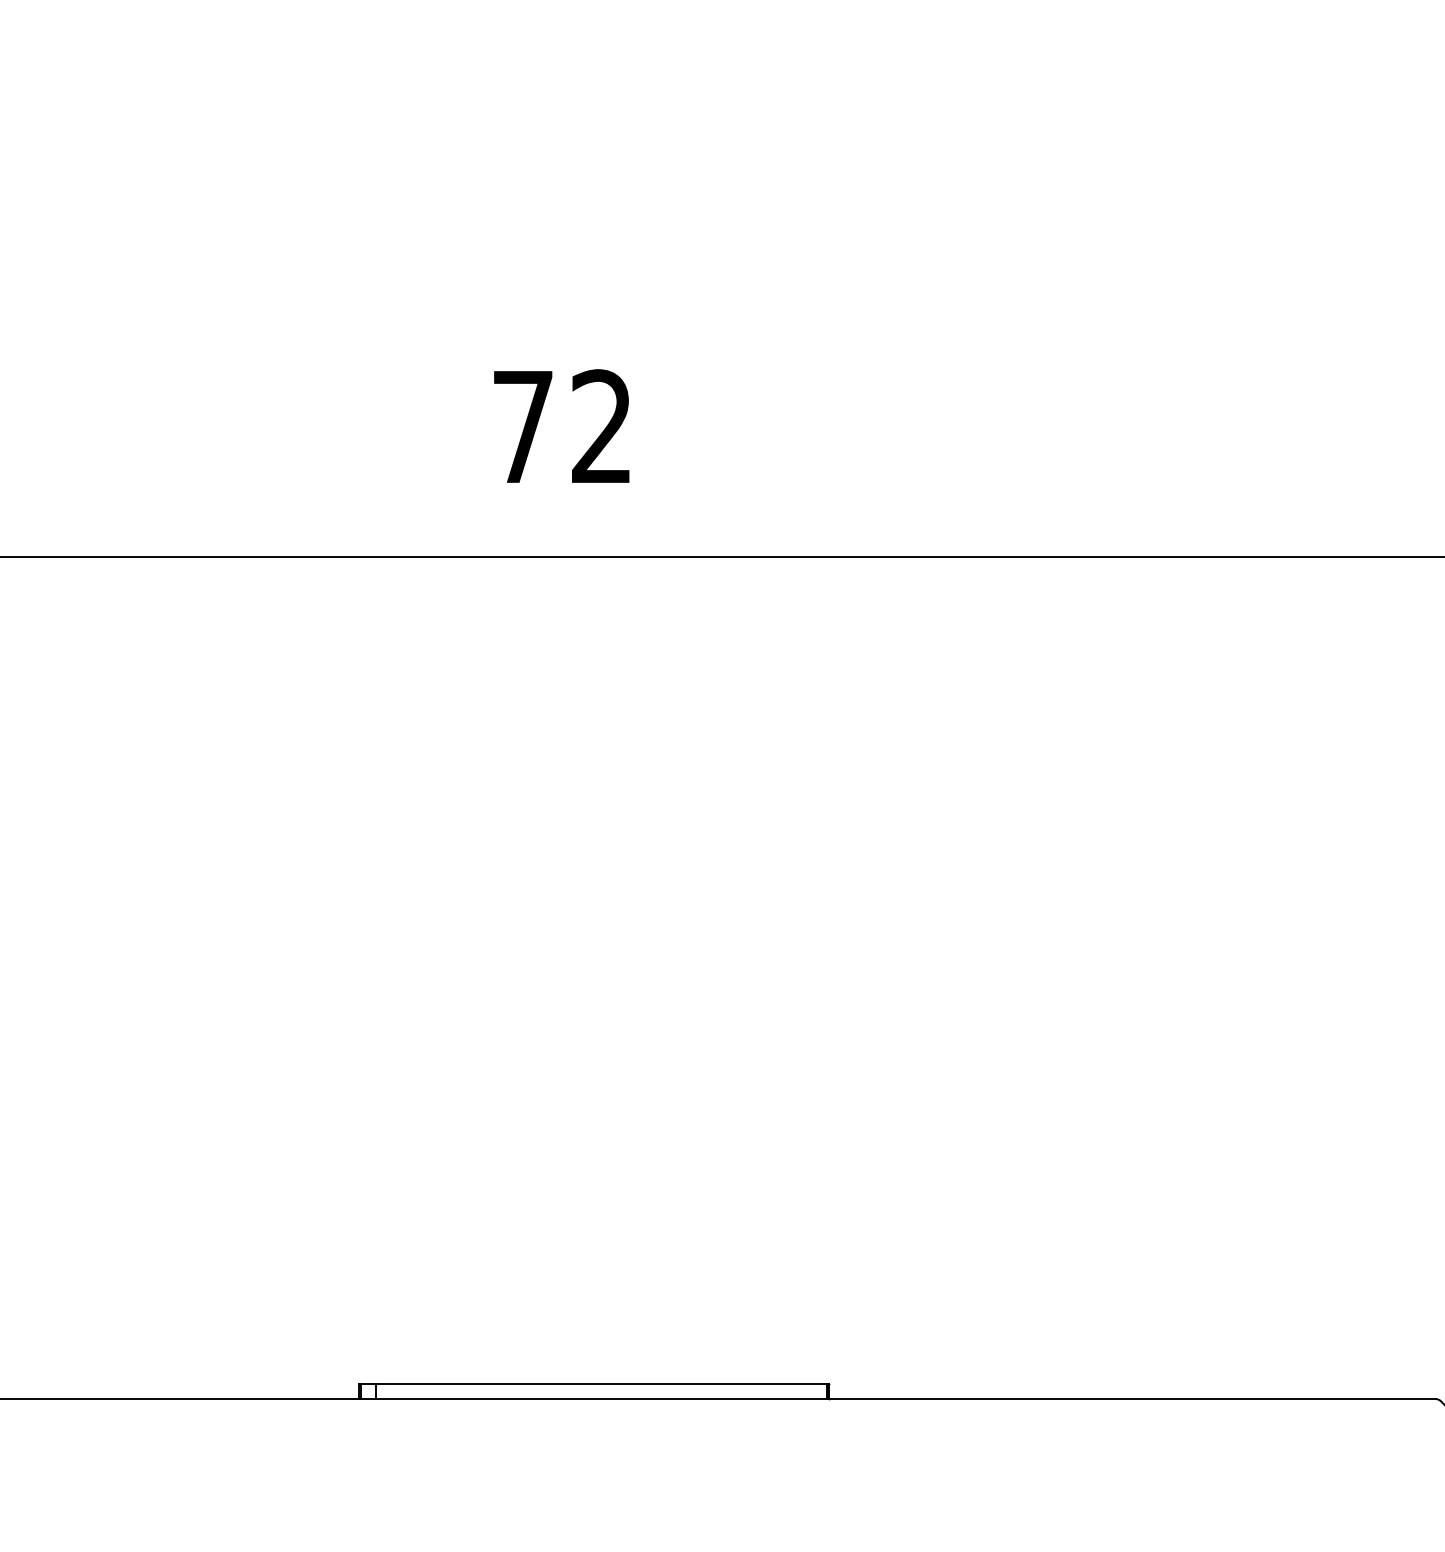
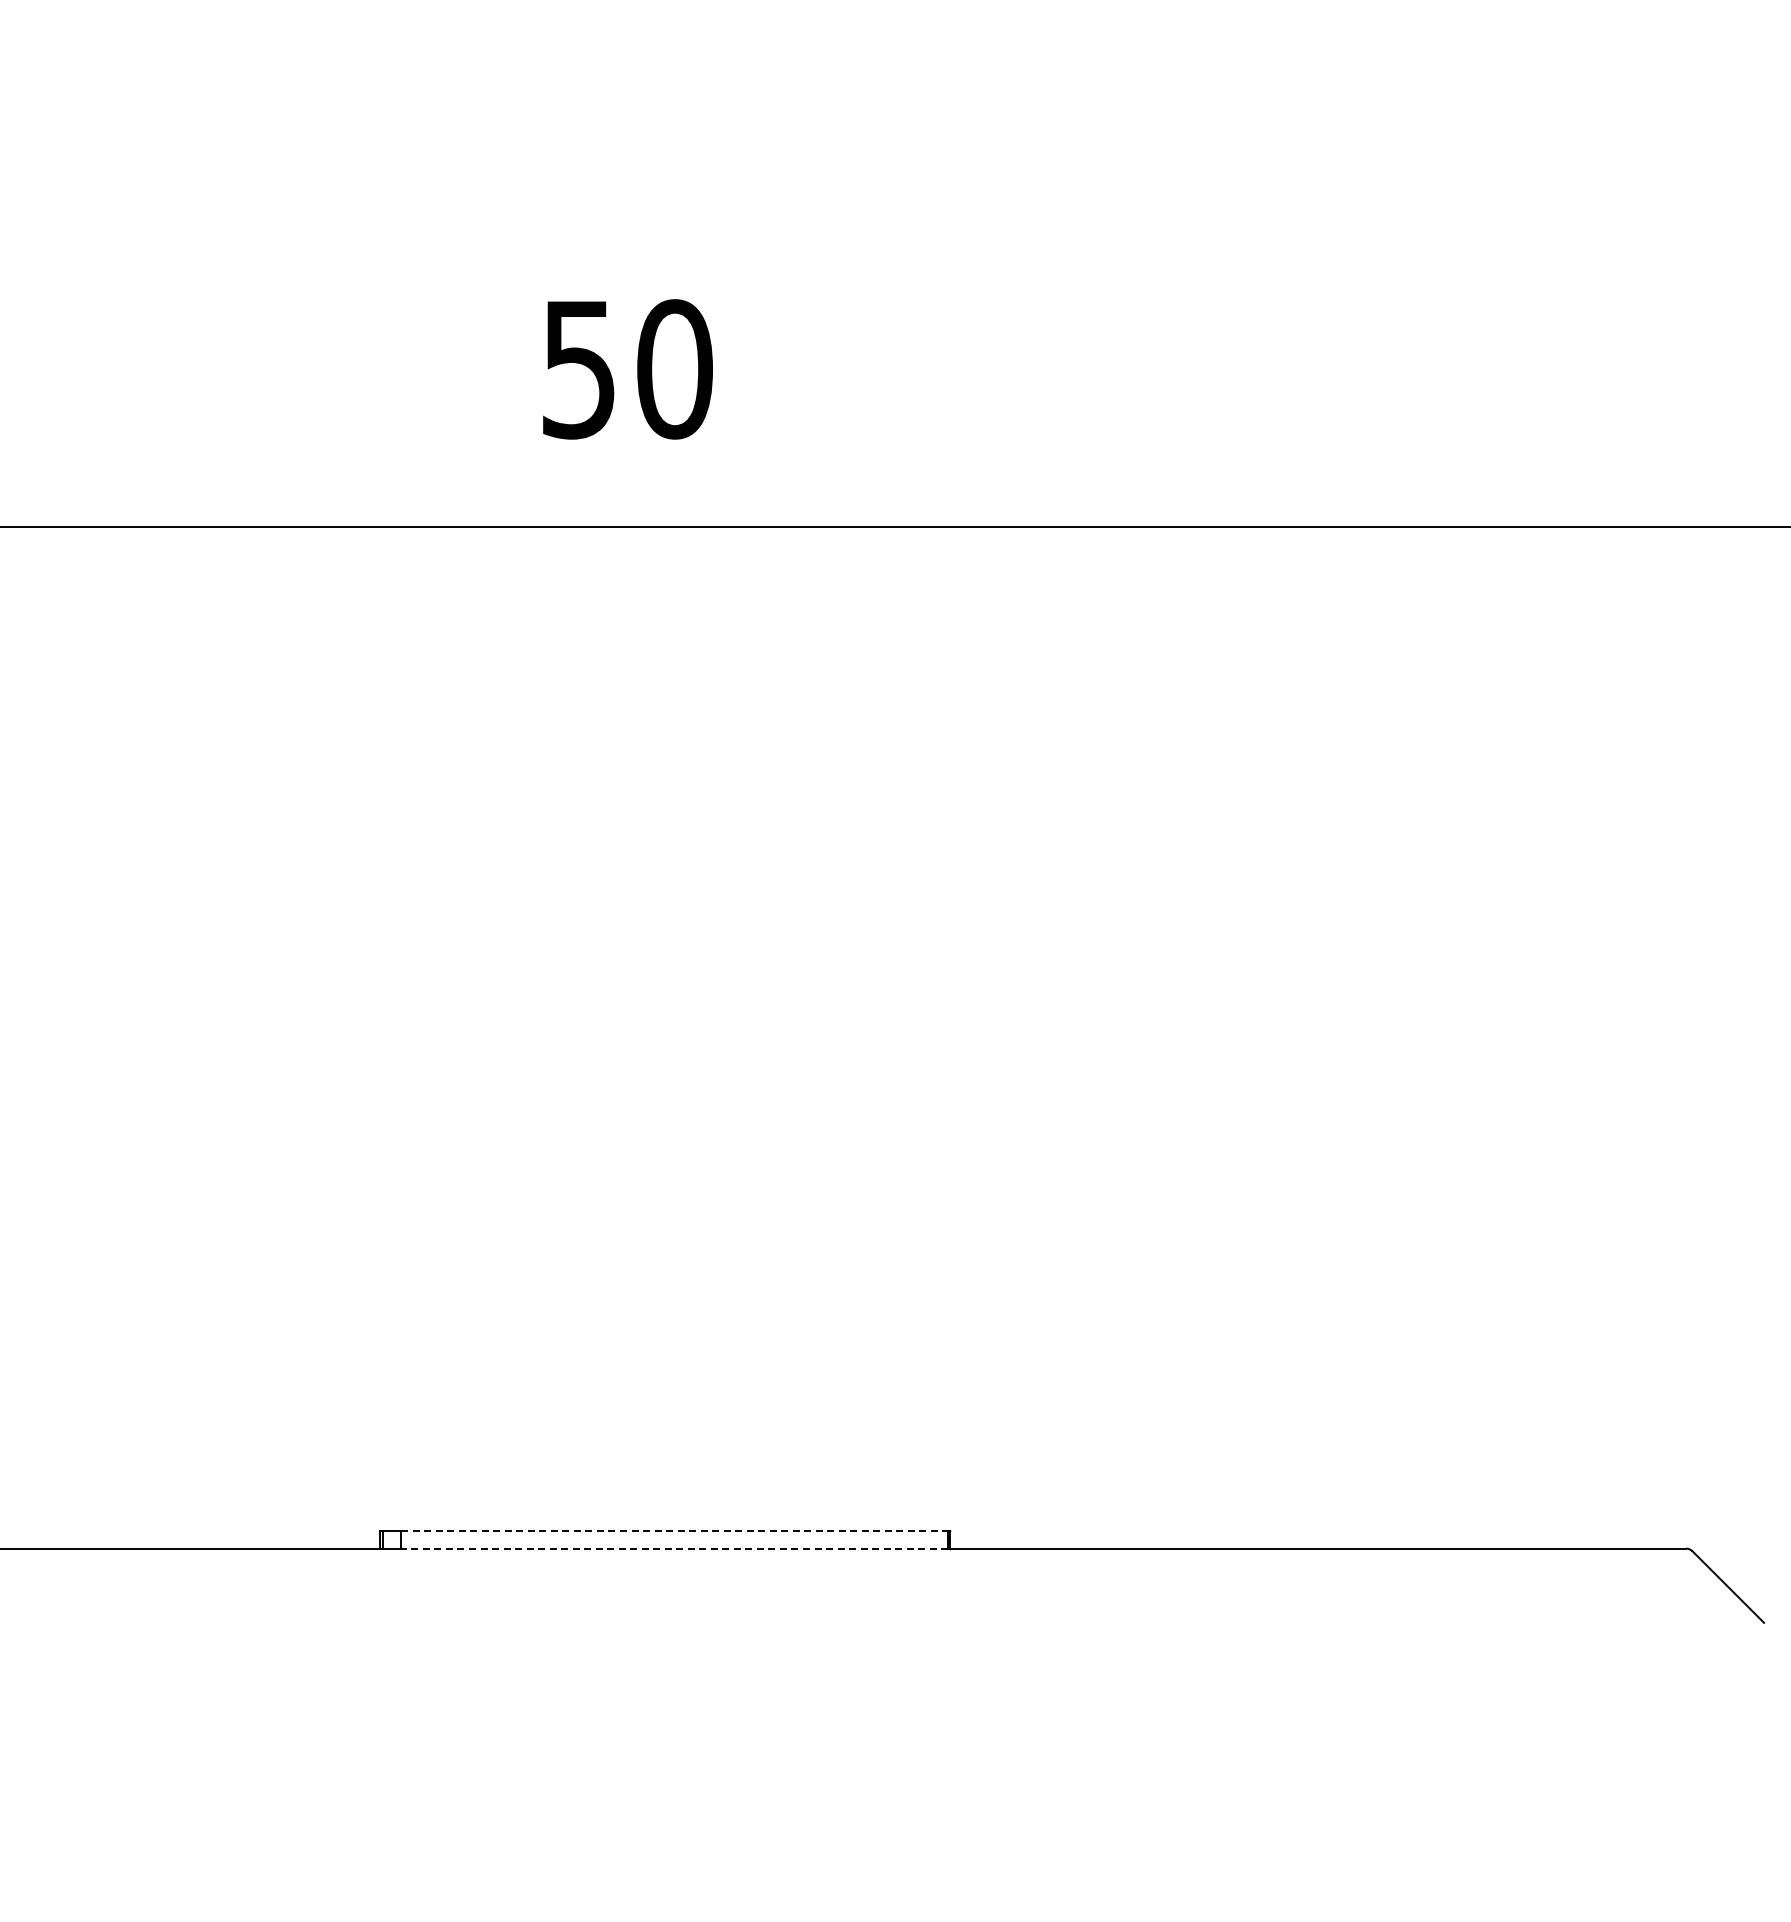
text: (563, 427) -> (627, 369), 72 -> 50
line: (601, 1384) -> (674, 1530), solid -> dashed
line: (601, 1398) -> (674, 1548), solid -> dashed

